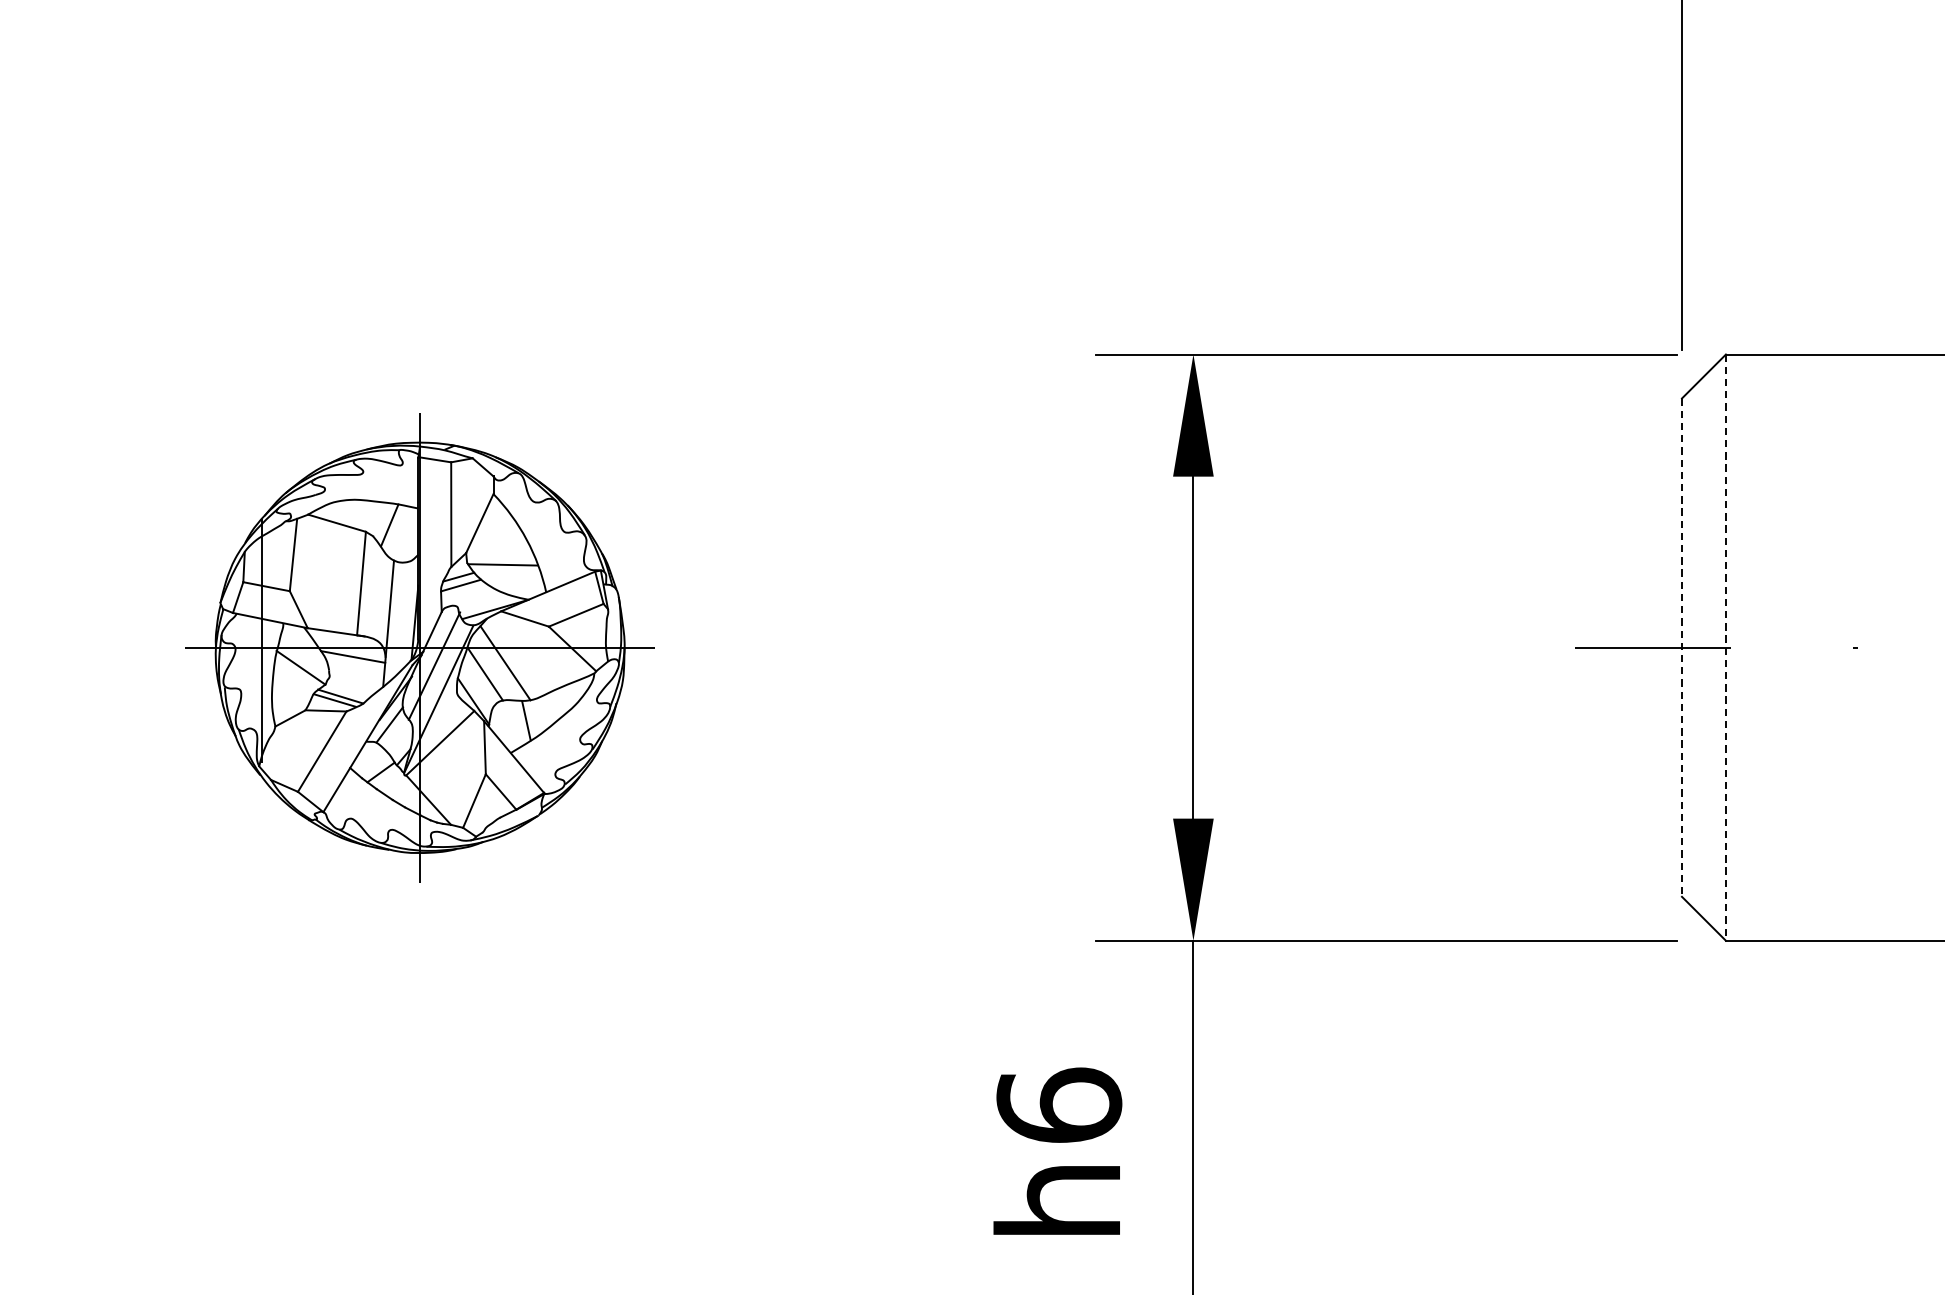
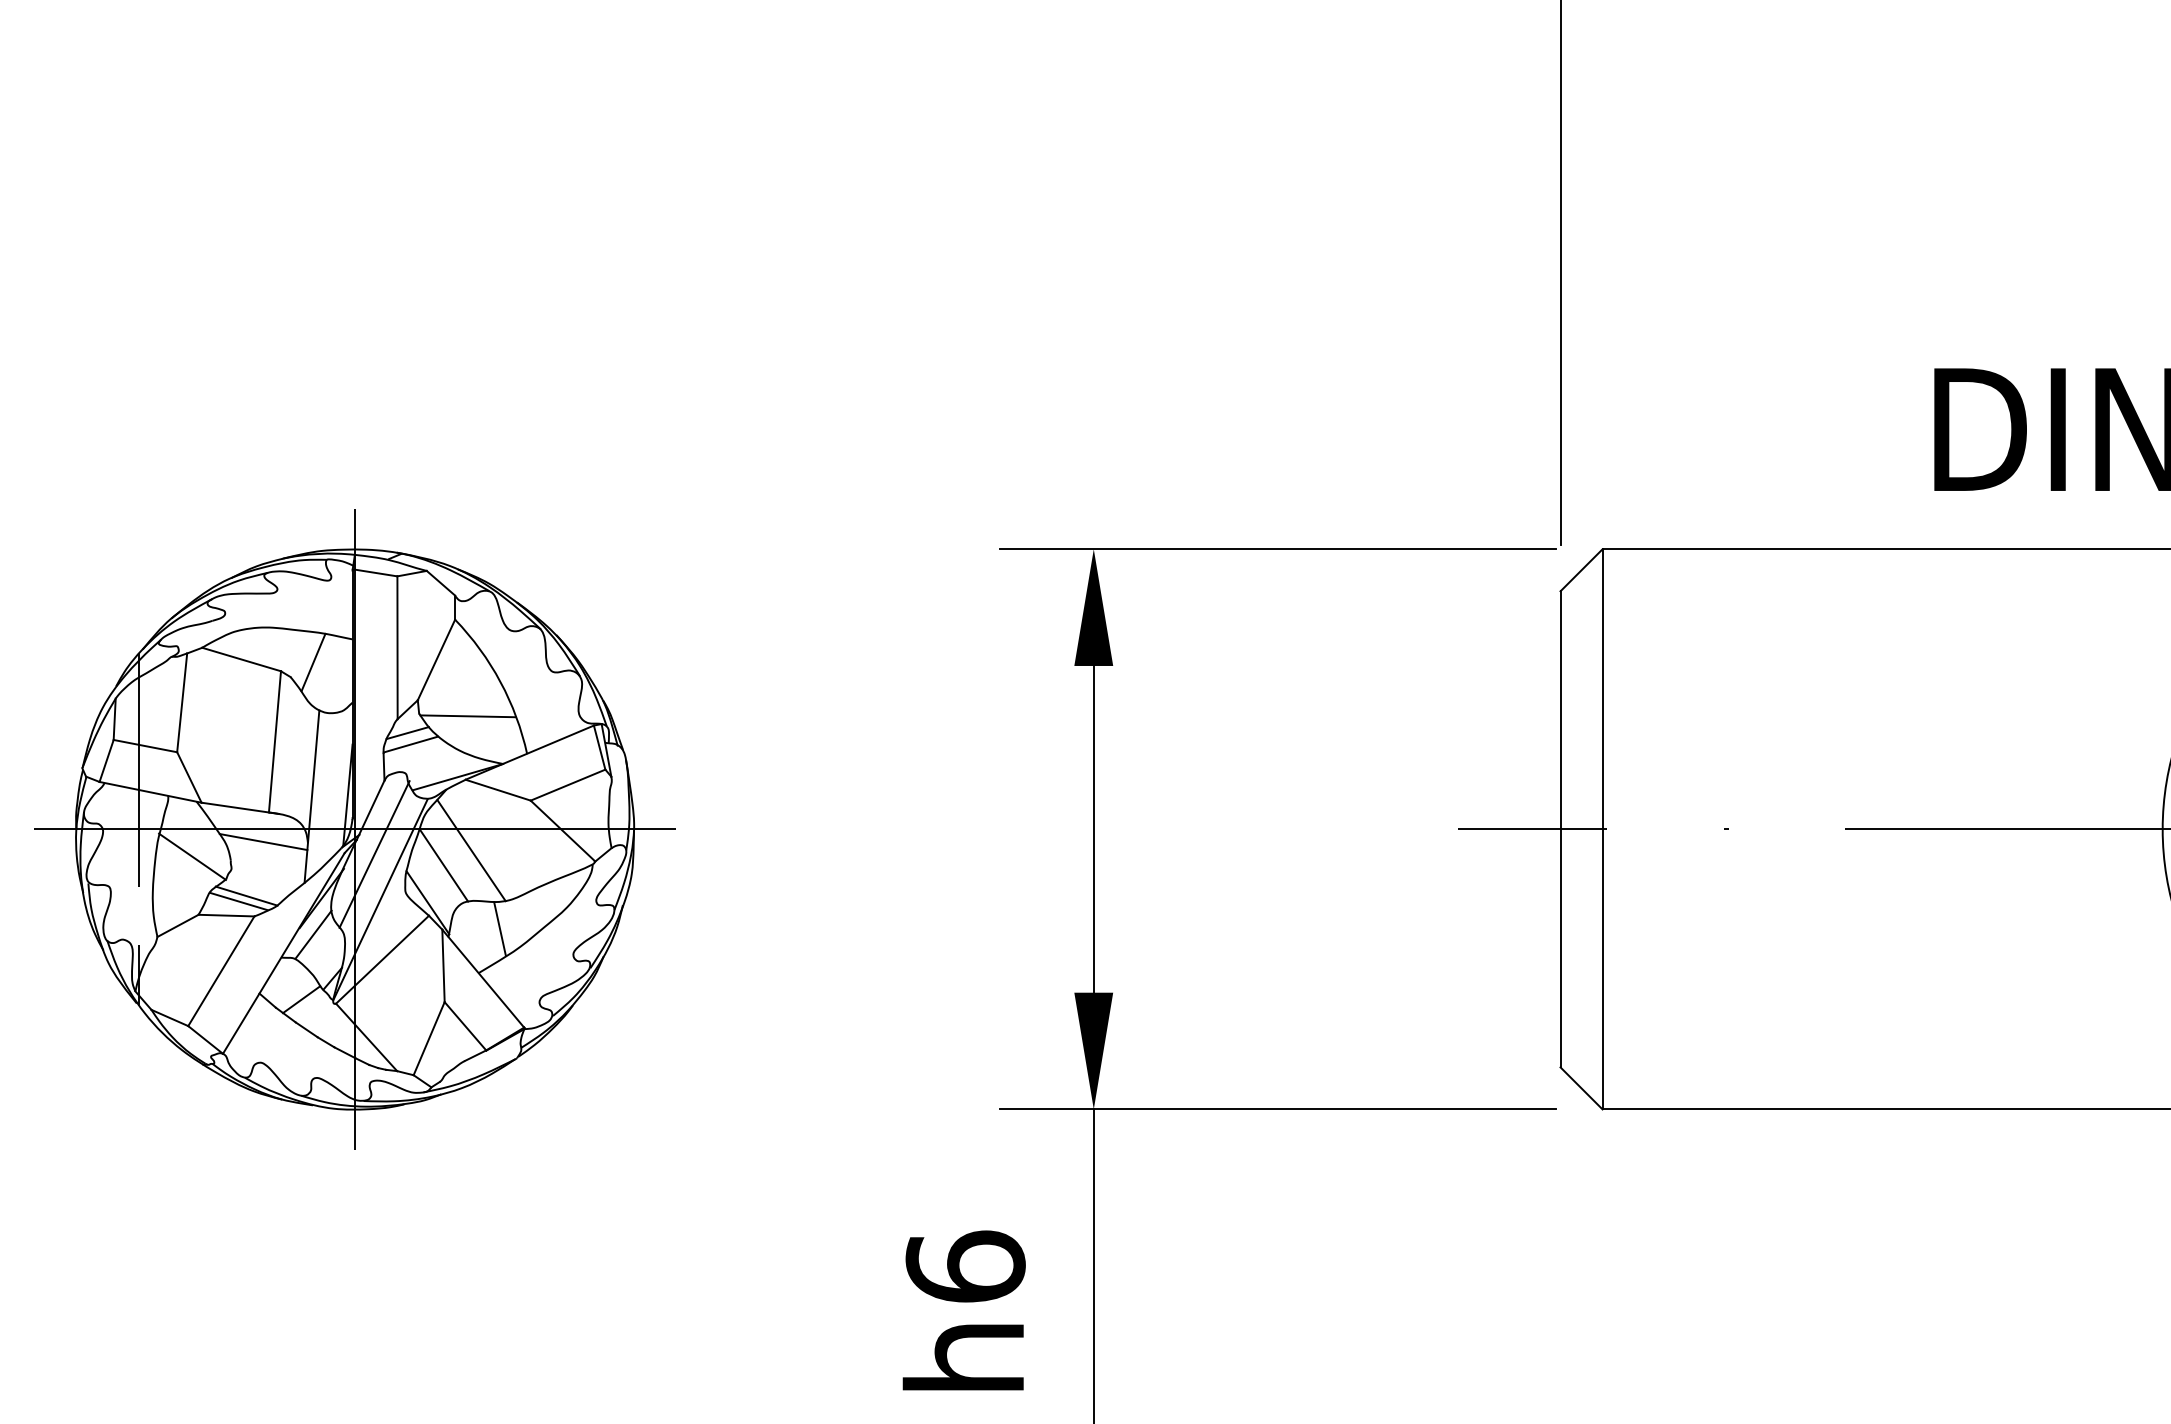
part: (419, 647) -> (354, 829), size x1.43
line: (1681, 647) -> (1560, 829), dashed -> solid
line: (1725, 647) -> (1602, 829), dashed -> solid

